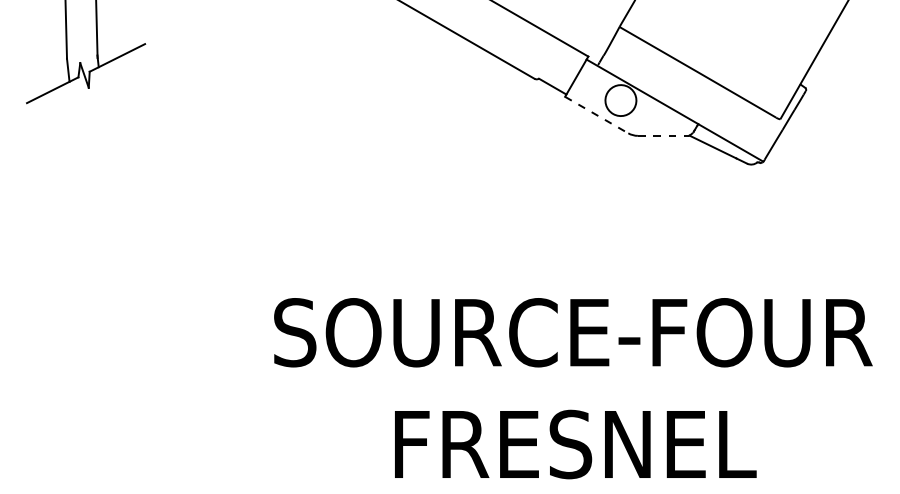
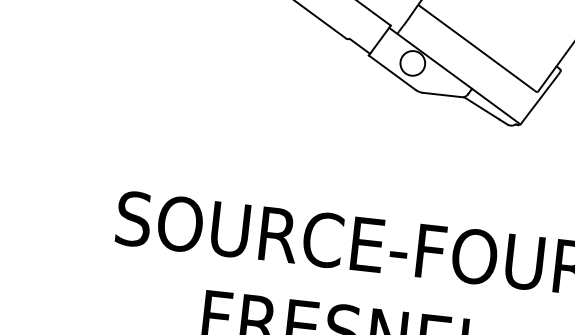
line: (597, 115) -> (392, 73), dashed -> solid
line: (663, 135) -> (443, 94), dashed -> solid

